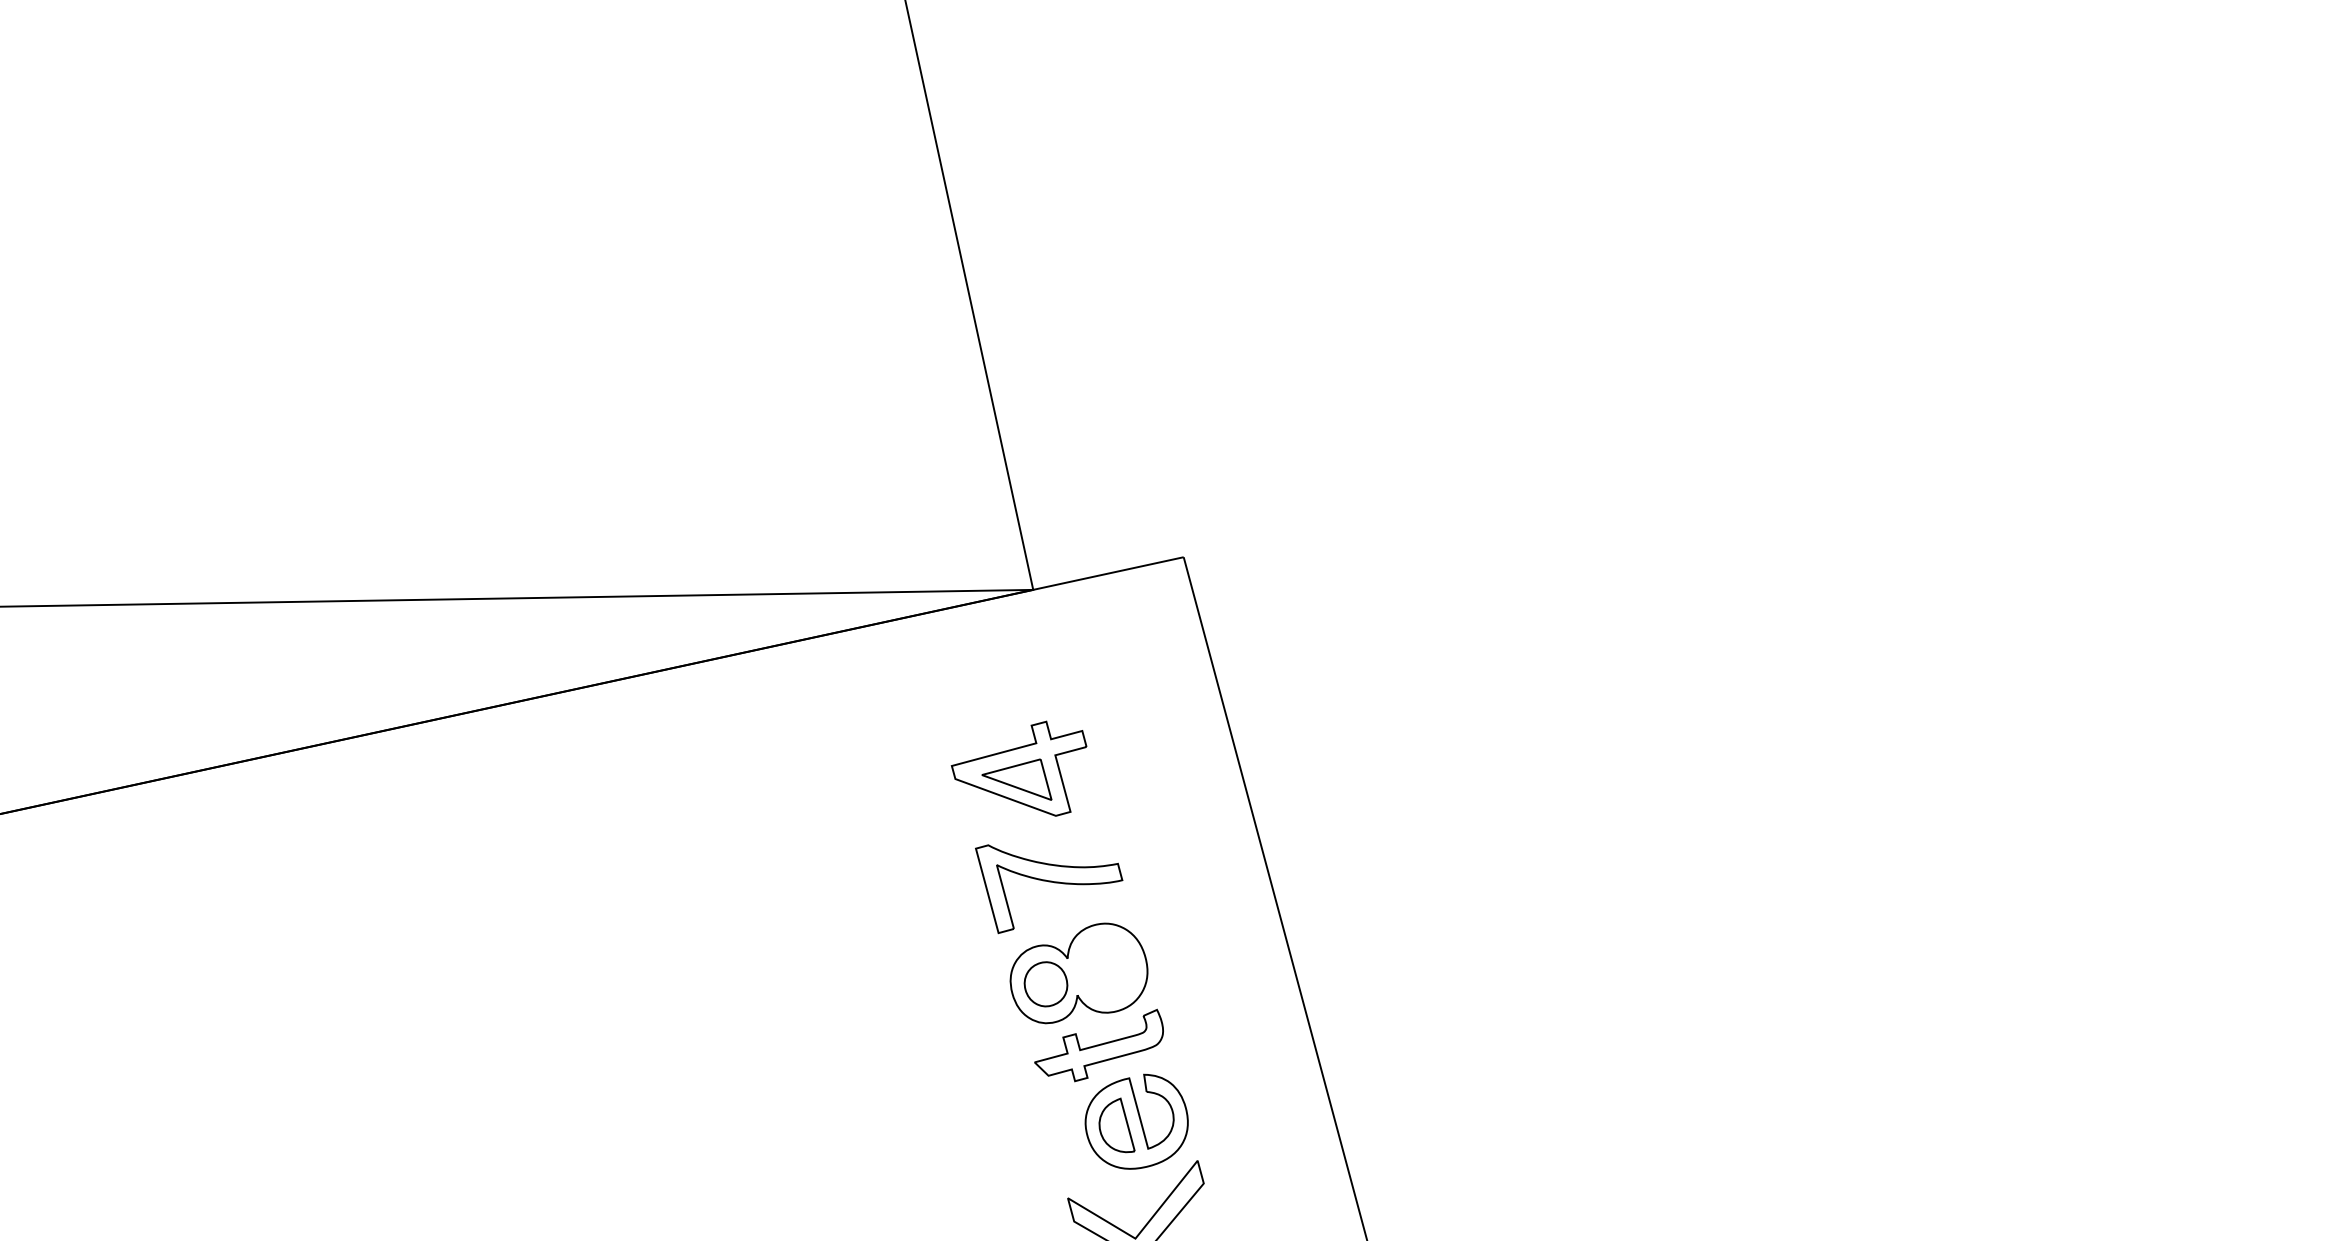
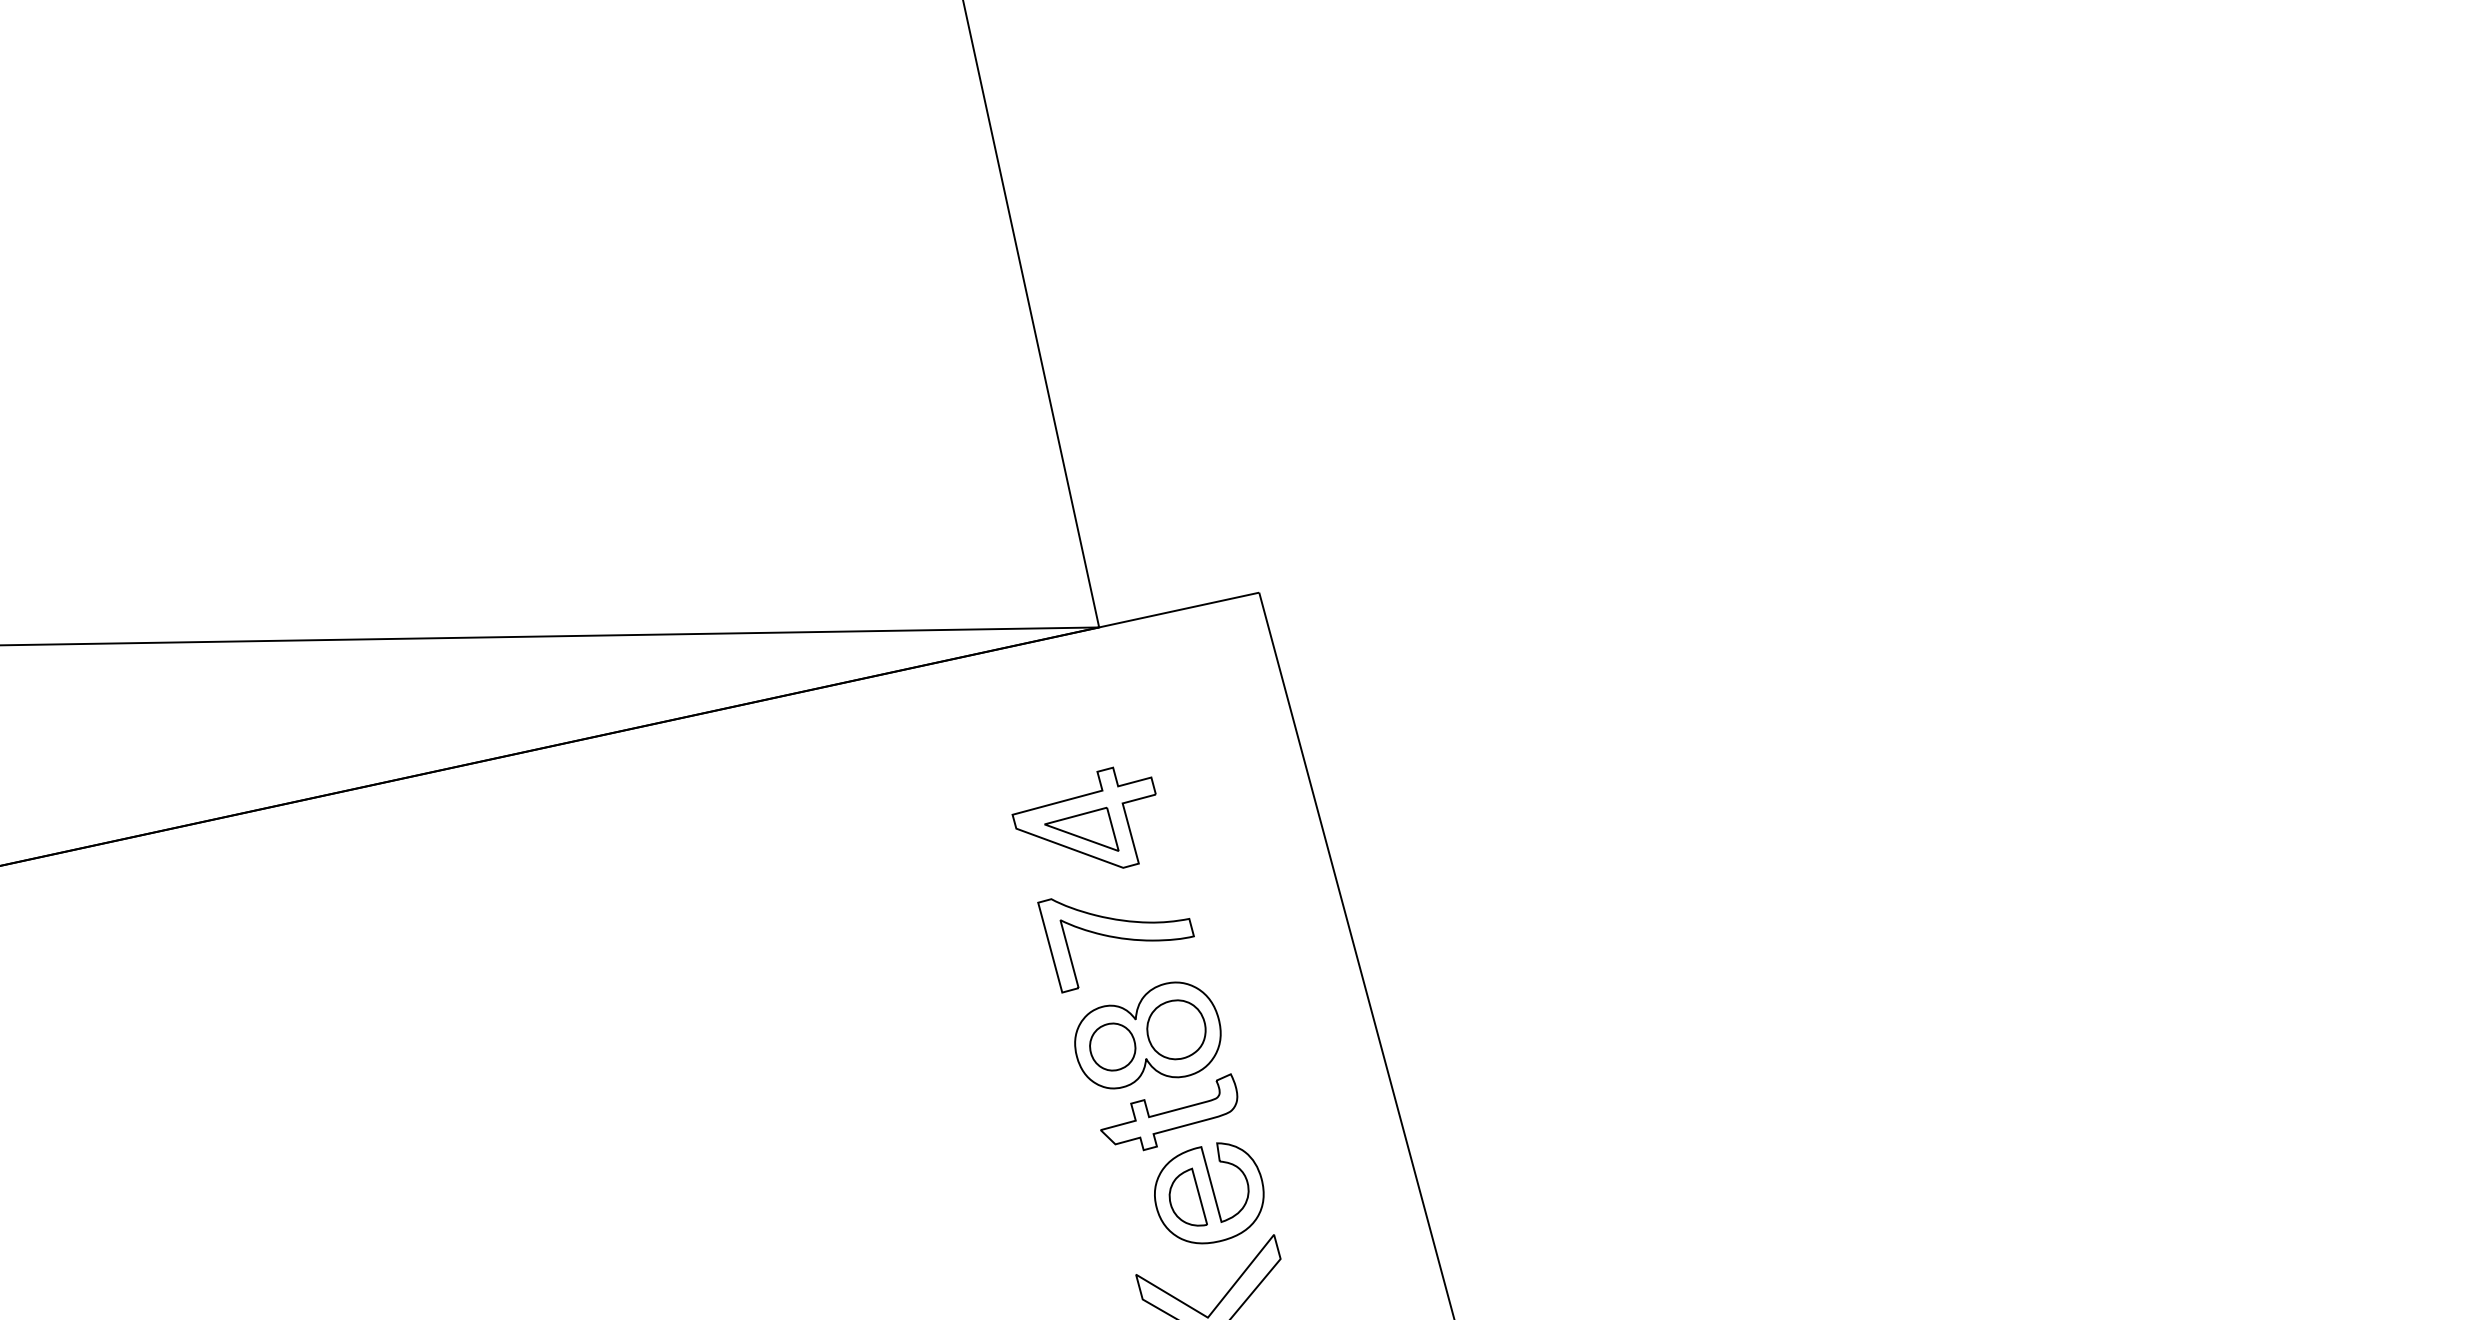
part: (1105, 967) -> (1176, 1029), added

